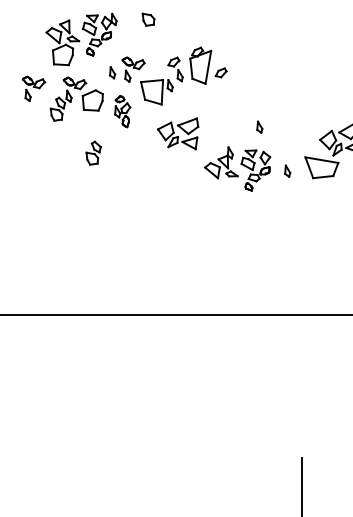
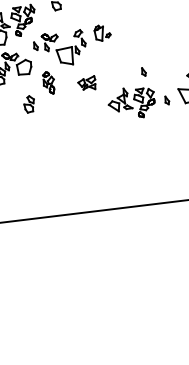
part: (208, 65) -> (102, 32), size x0.6
part: (122, 111) -> (48, 82), moved
part: (177, 133) -> (86, 83), size x0.6

